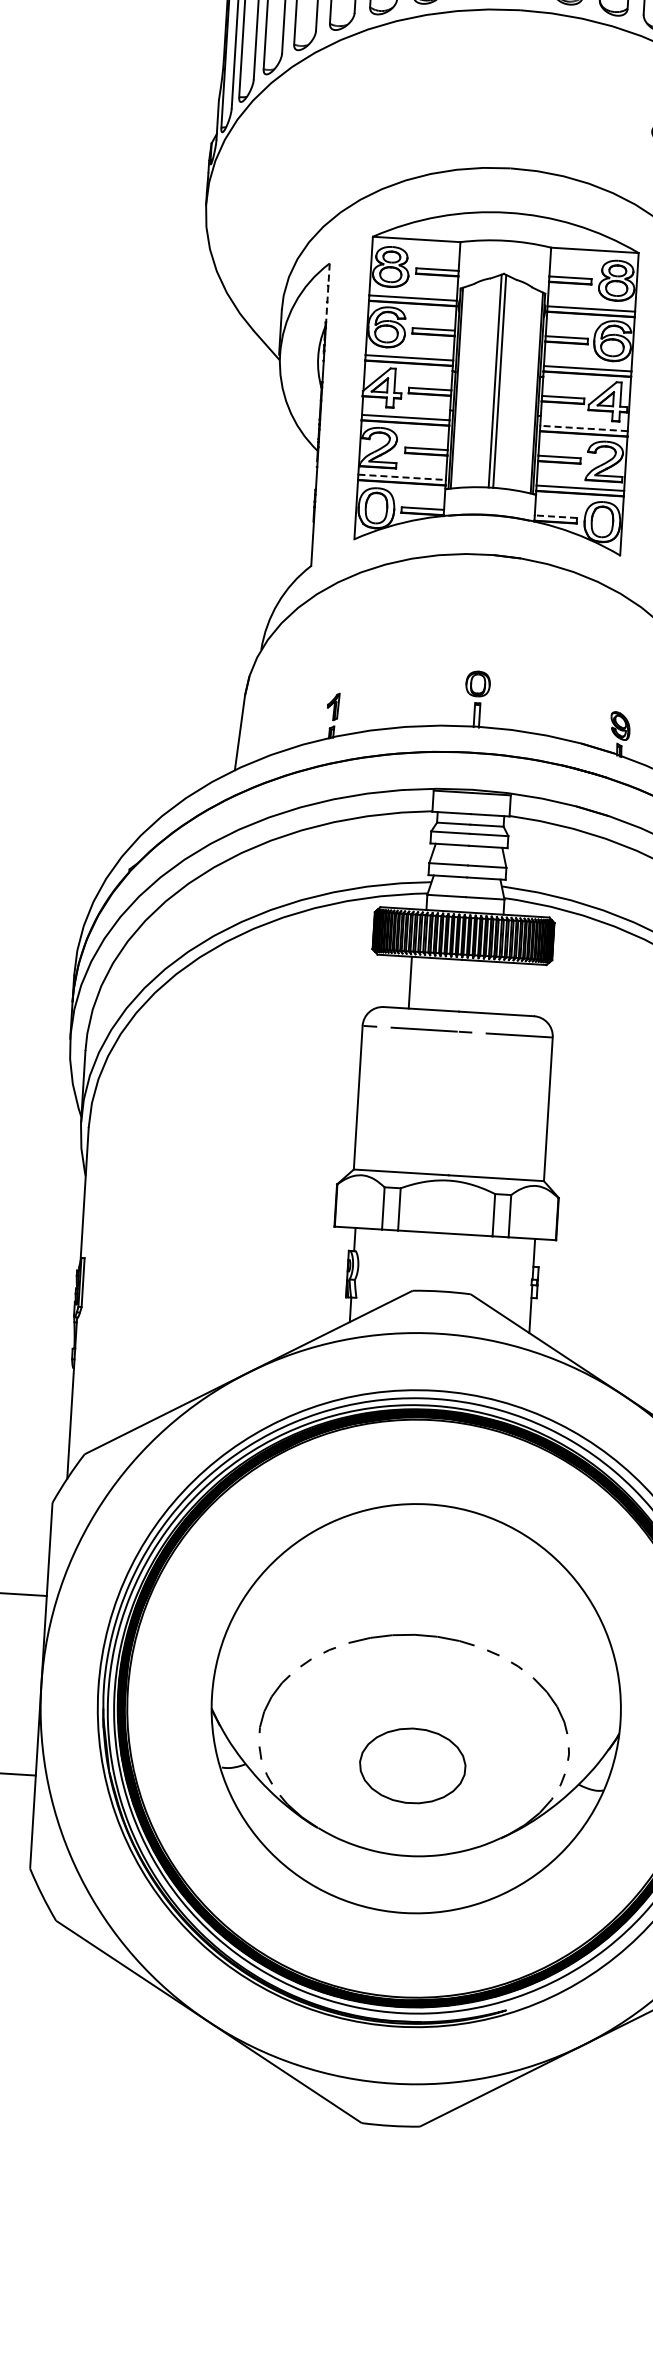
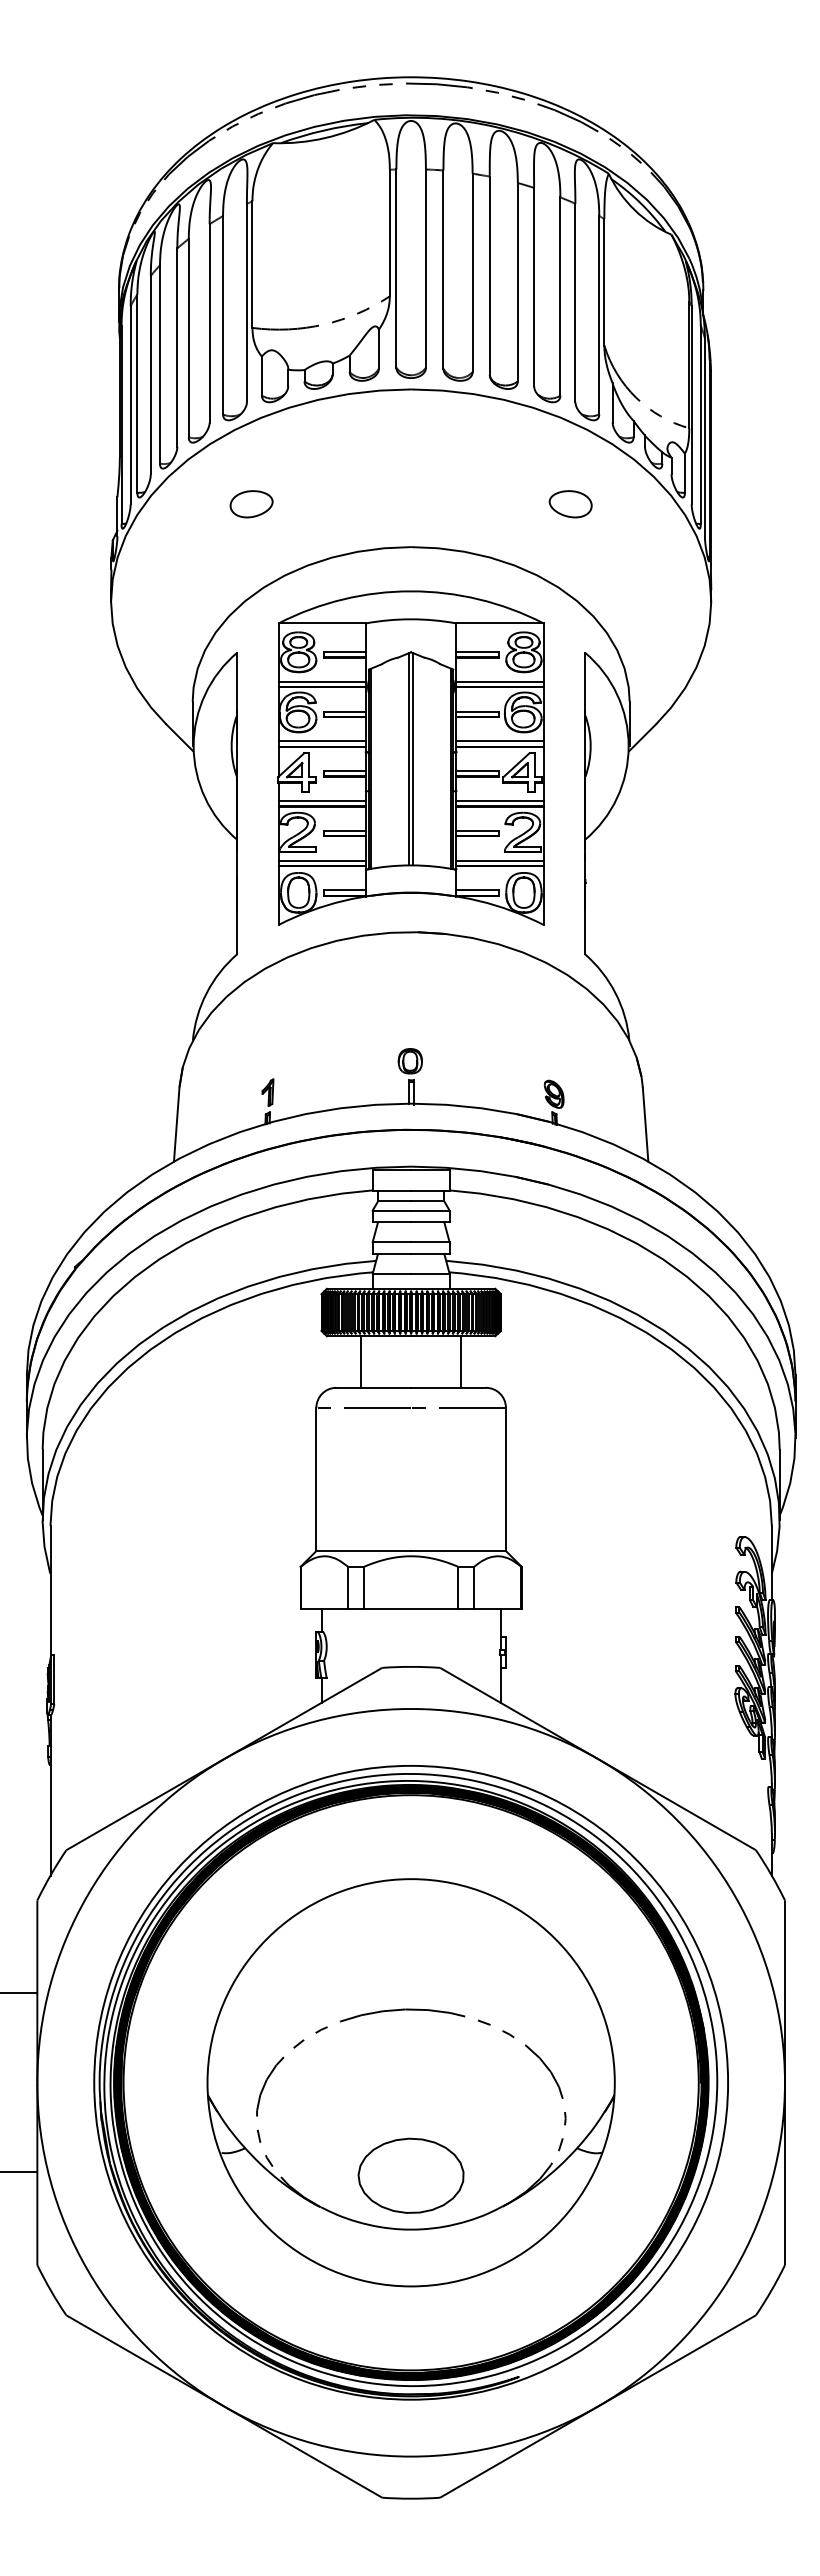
part: (352, 115) -> (251, 504), added
line: (327, 293) -> (237, 682), dashed -> solid
line: (584, 429) -> (500, 801), dashed -> solid
line: (402, 477) -> (322, 860), dashed -> solid
line: (554, 516) -> (476, 890), dashed -> solid
line: (511, 988) -> (461, 1361), added
part: (412, 1765) -> (410, 2175), moved

